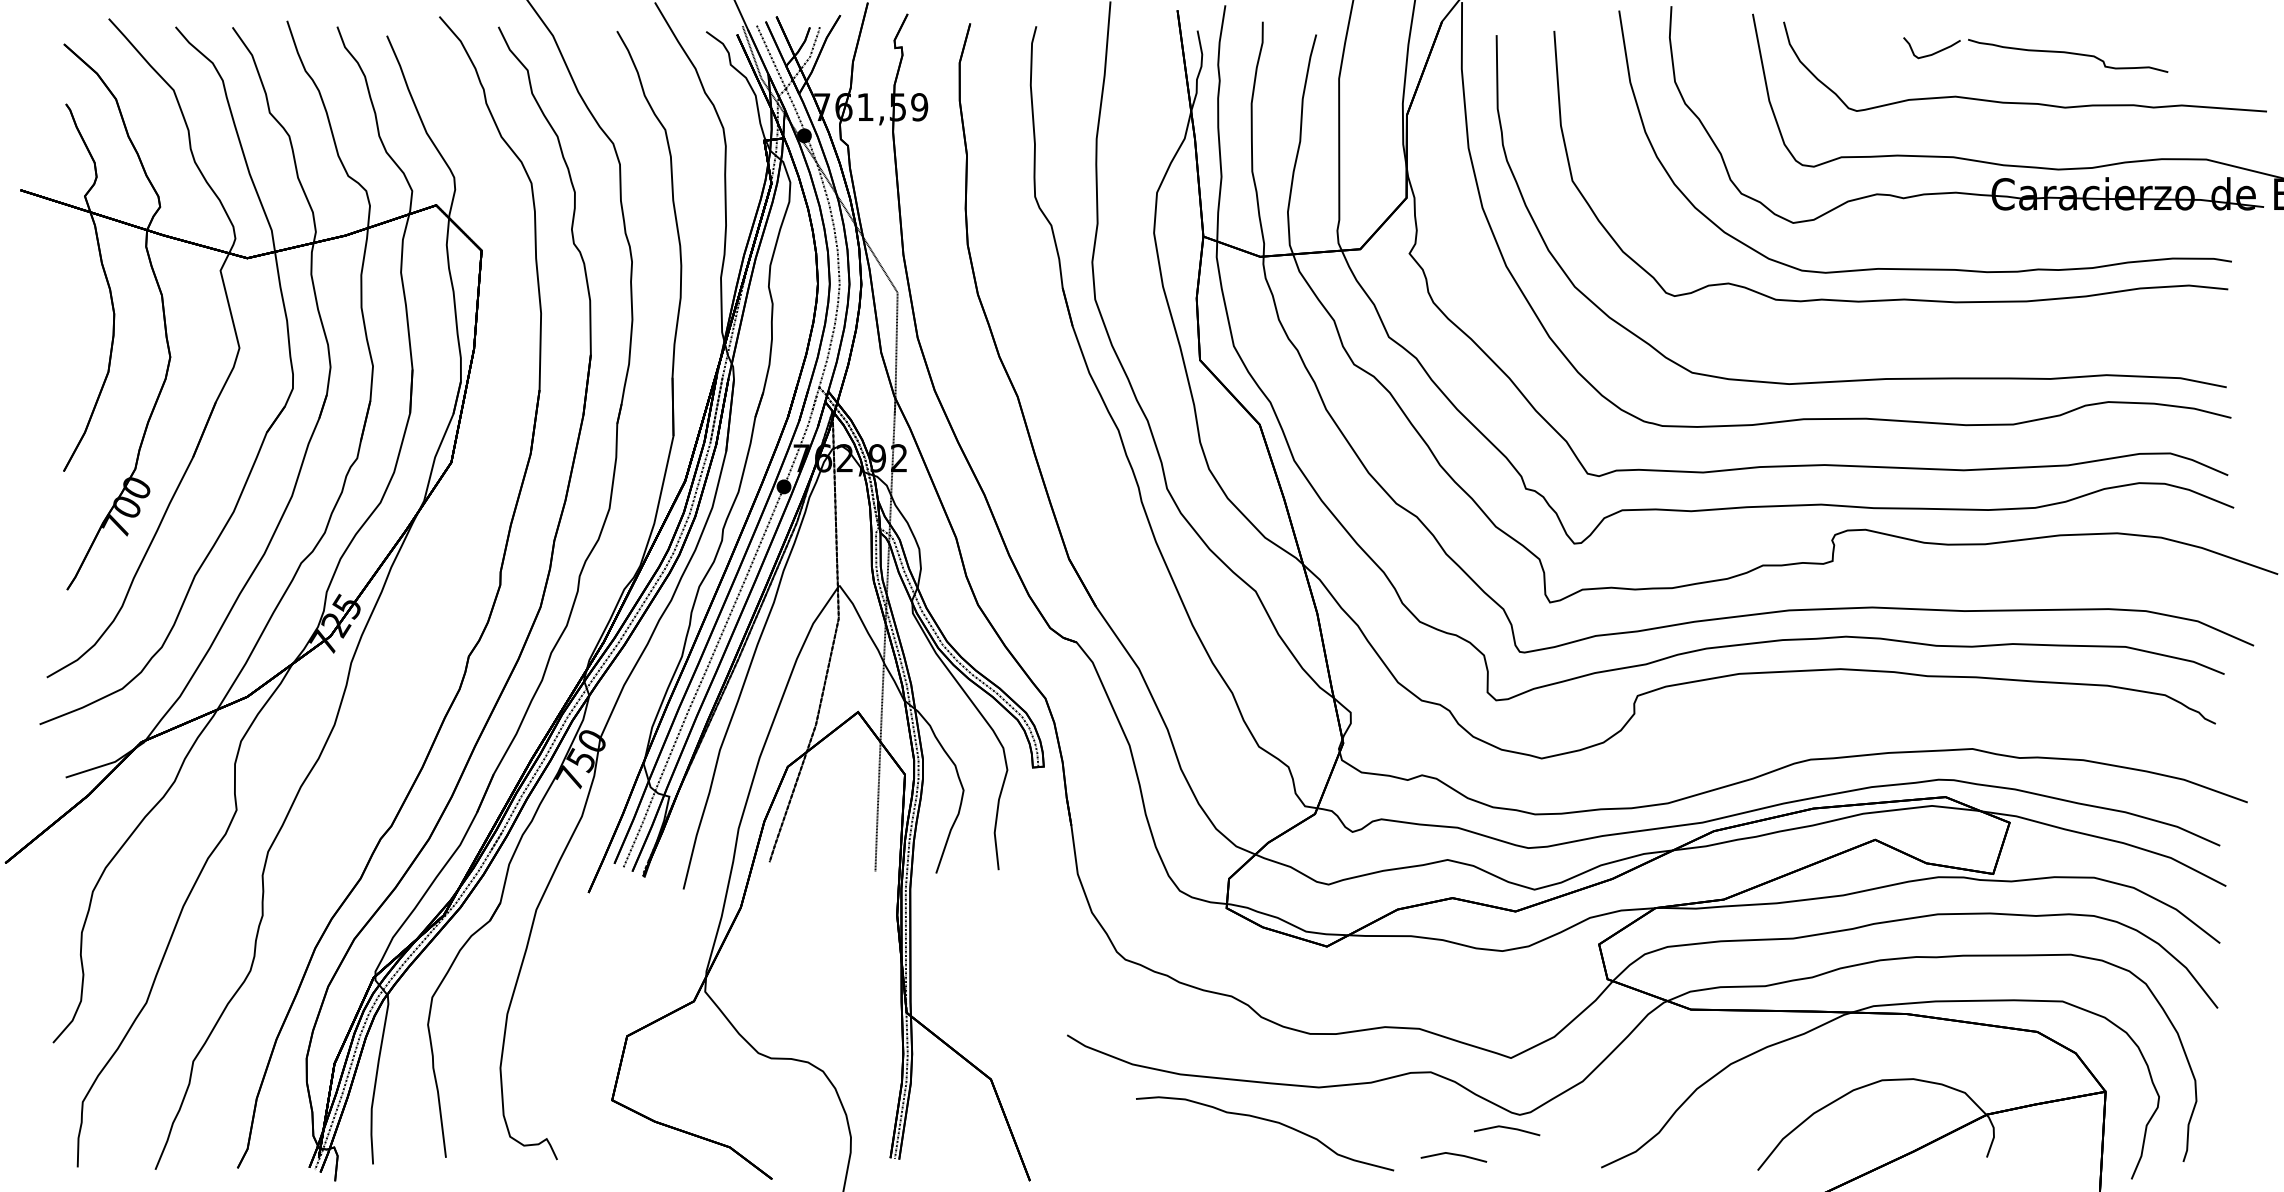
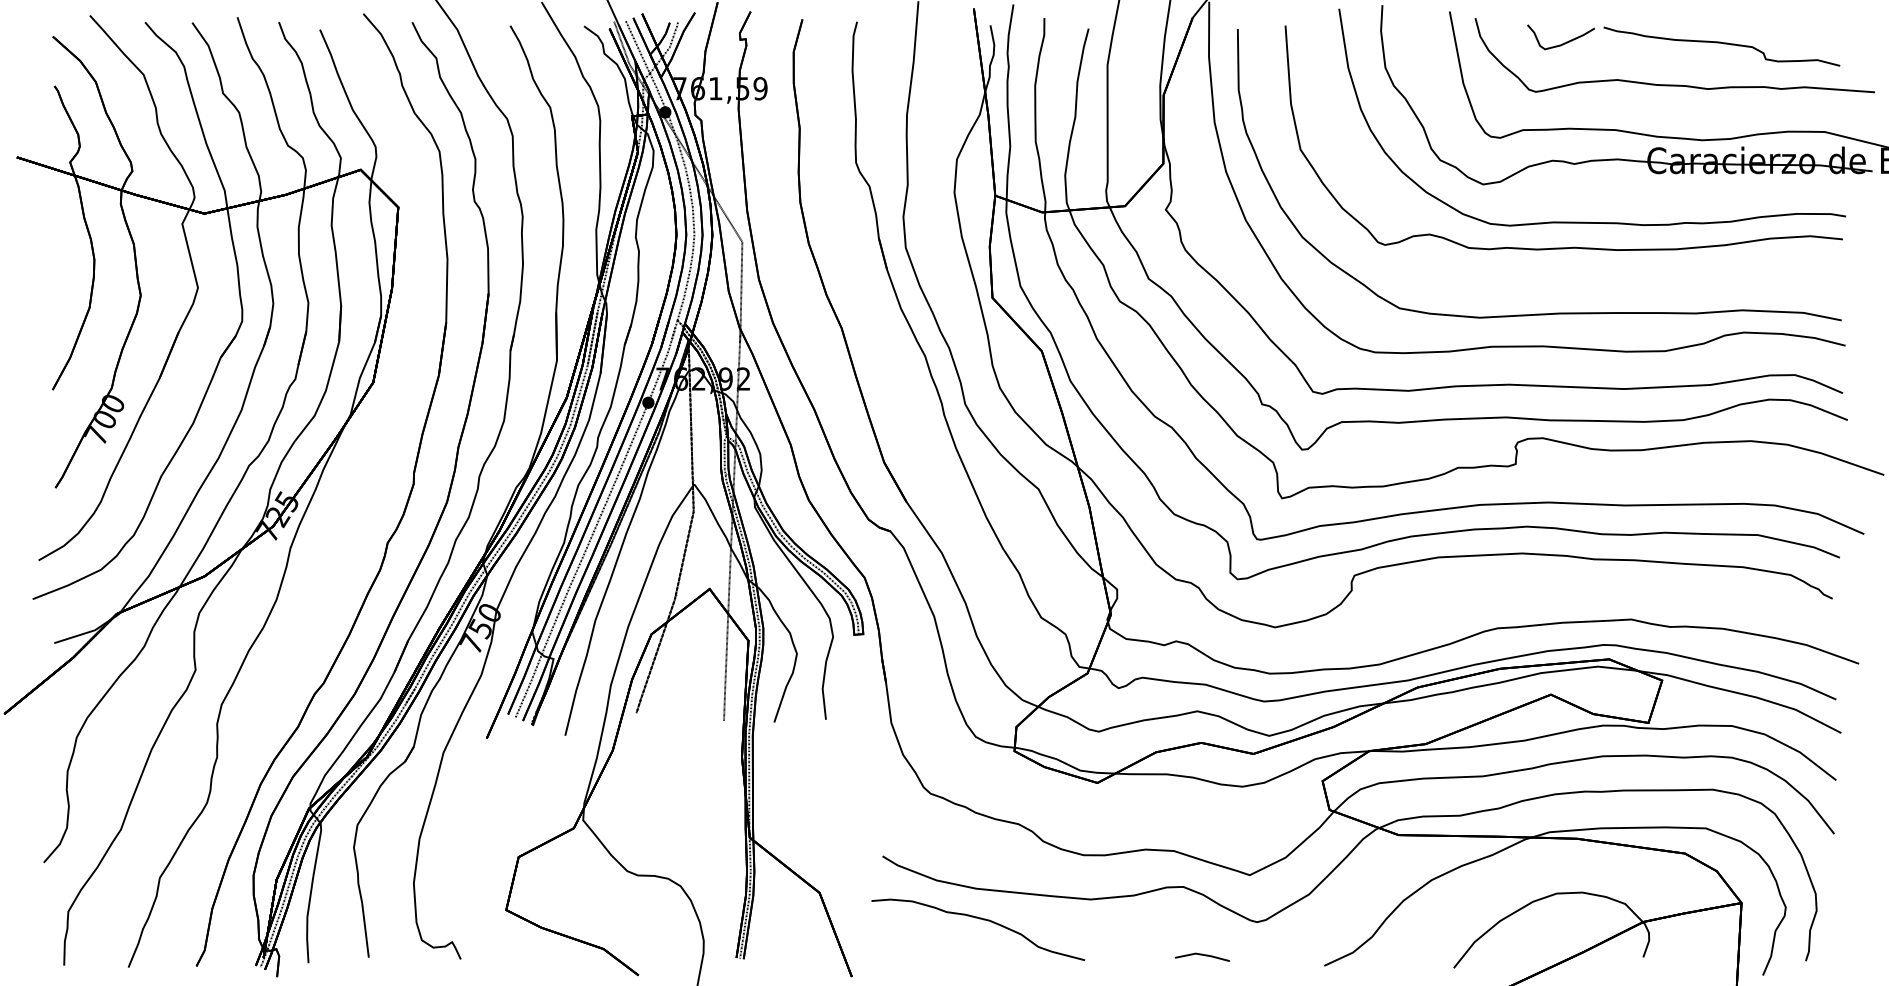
part: (2035, 54) -> (1683, 45), size x1.43
curve: (1266, 1121) -> (979, 919), moved
line: (1507, 1128) -> (1246, 933), removed

